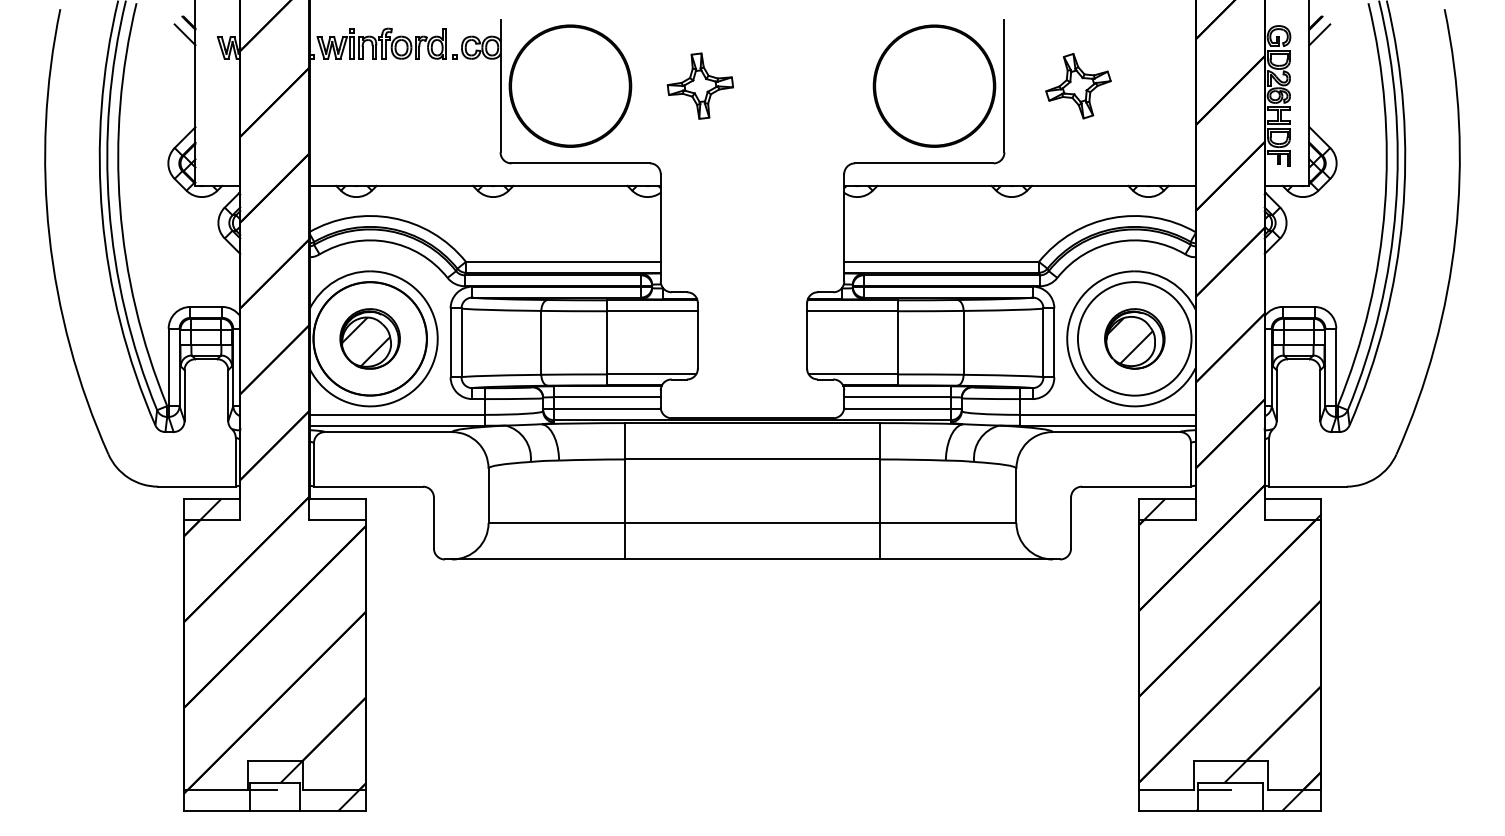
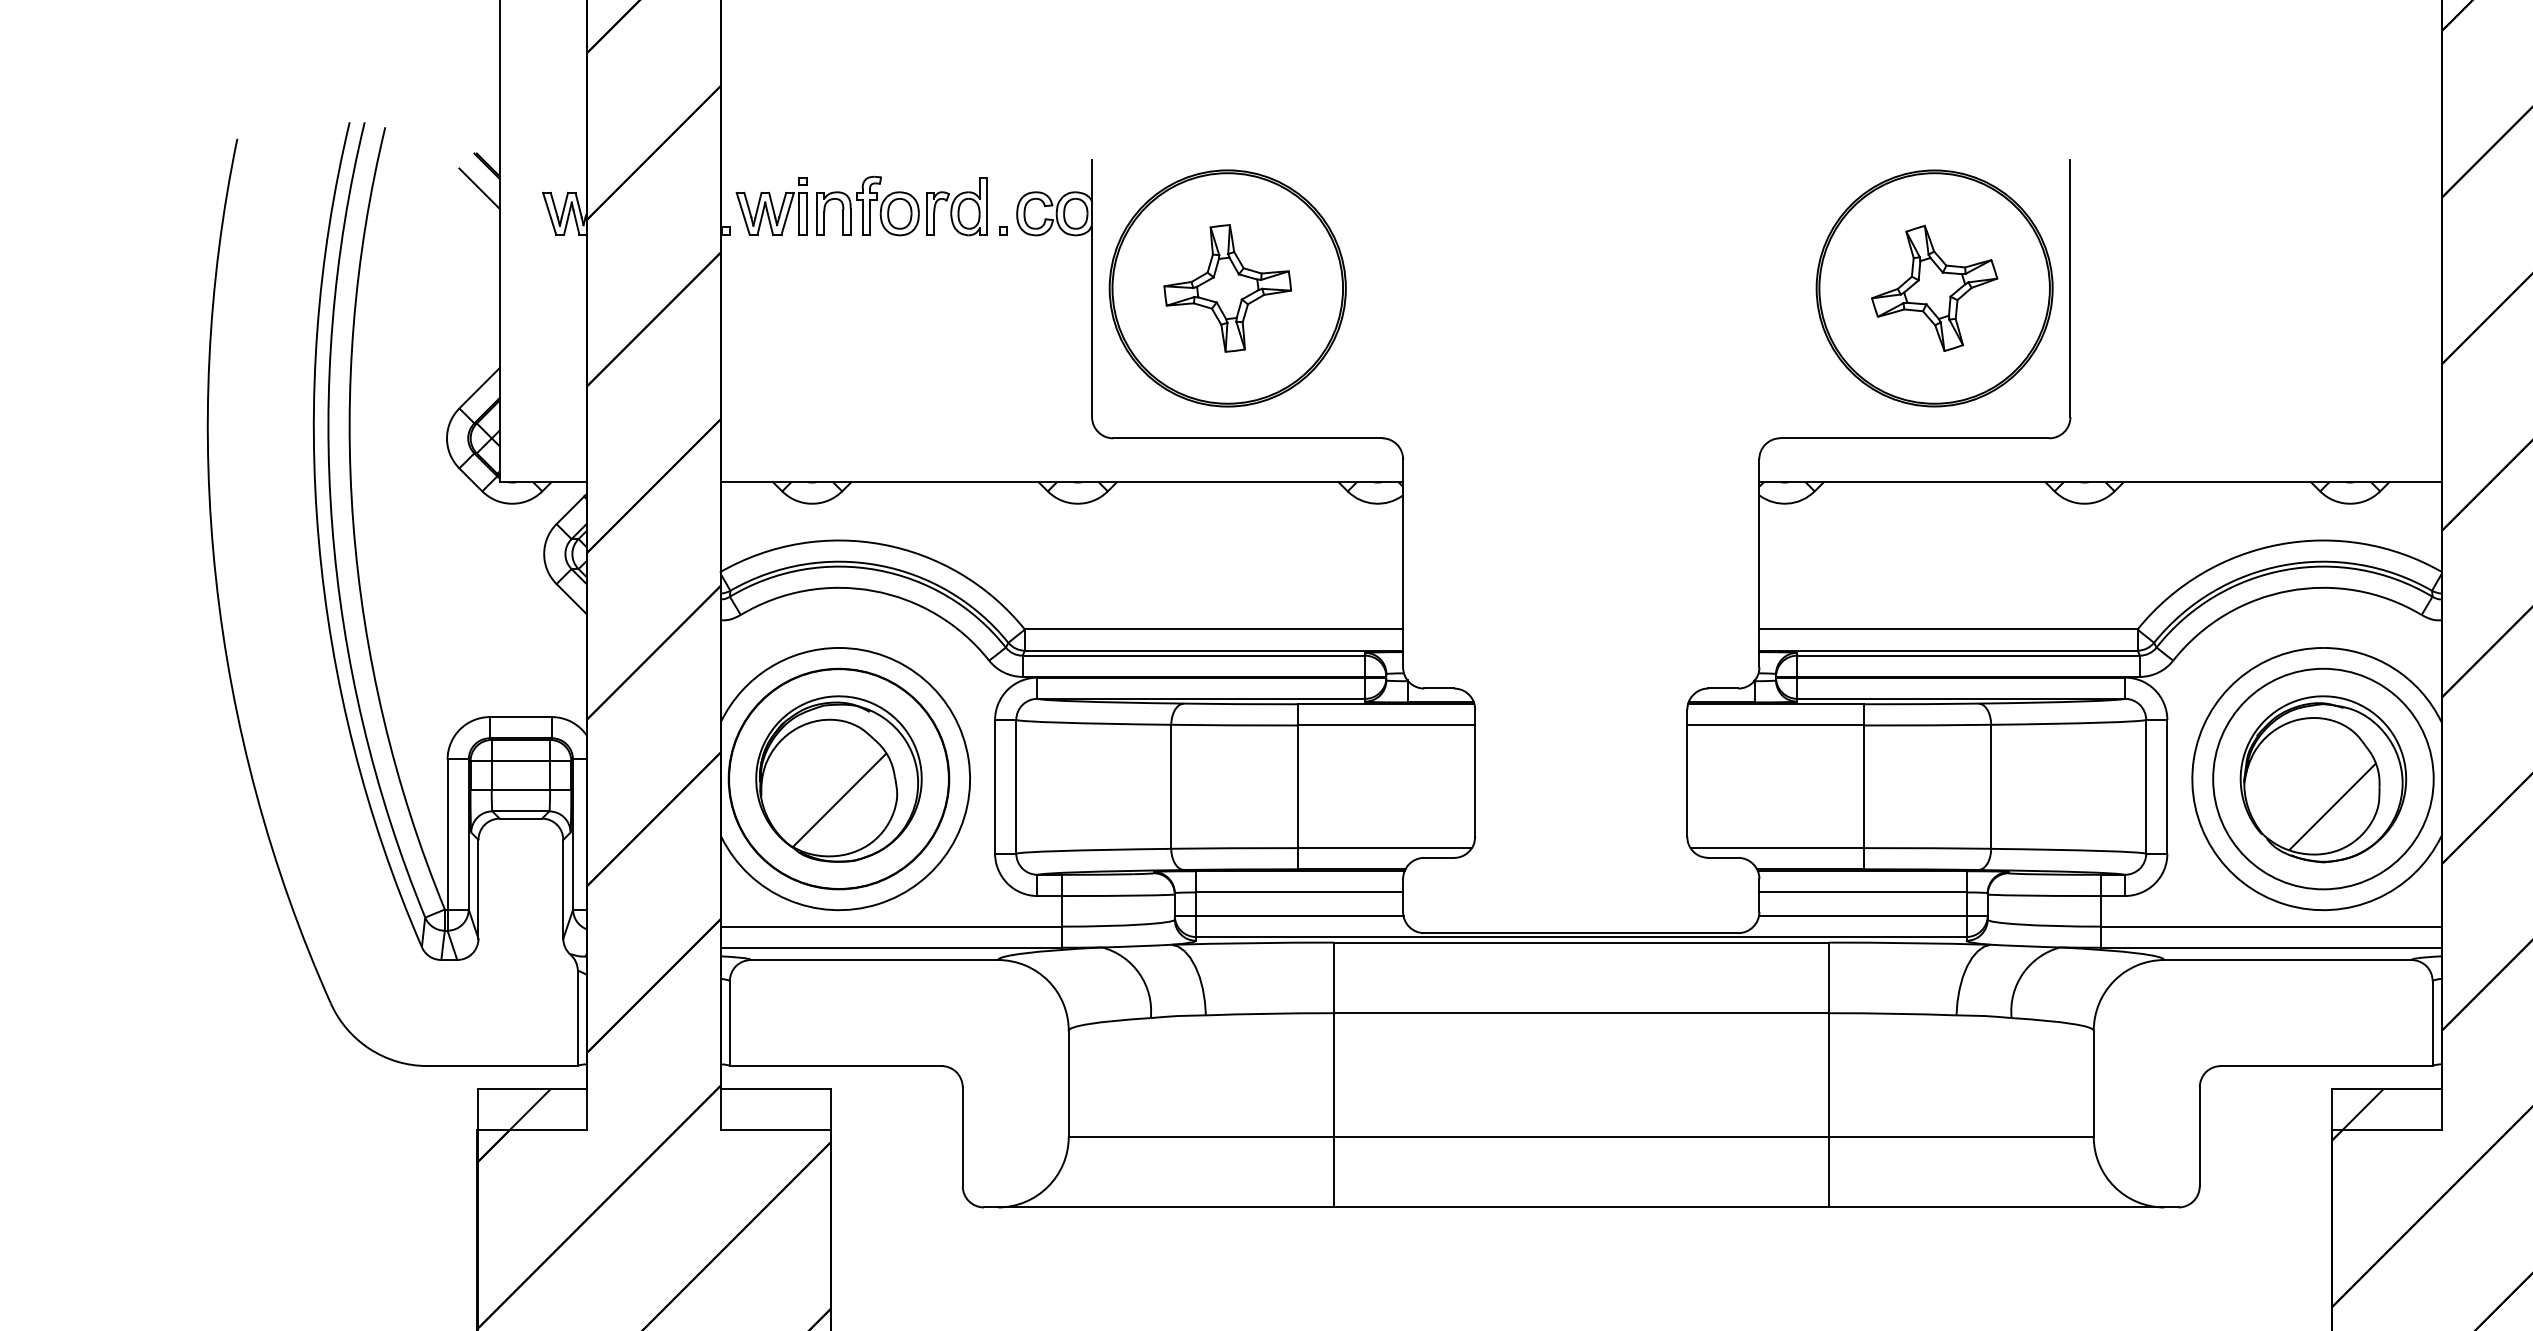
part: (699, 85) -> (1225, 287), moved
part: (1078, 86) -> (1934, 289), moved
part: (369, 338) -> (837, 778), size x1.43
part: (1134, 338) -> (2322, 778), size x1.43

